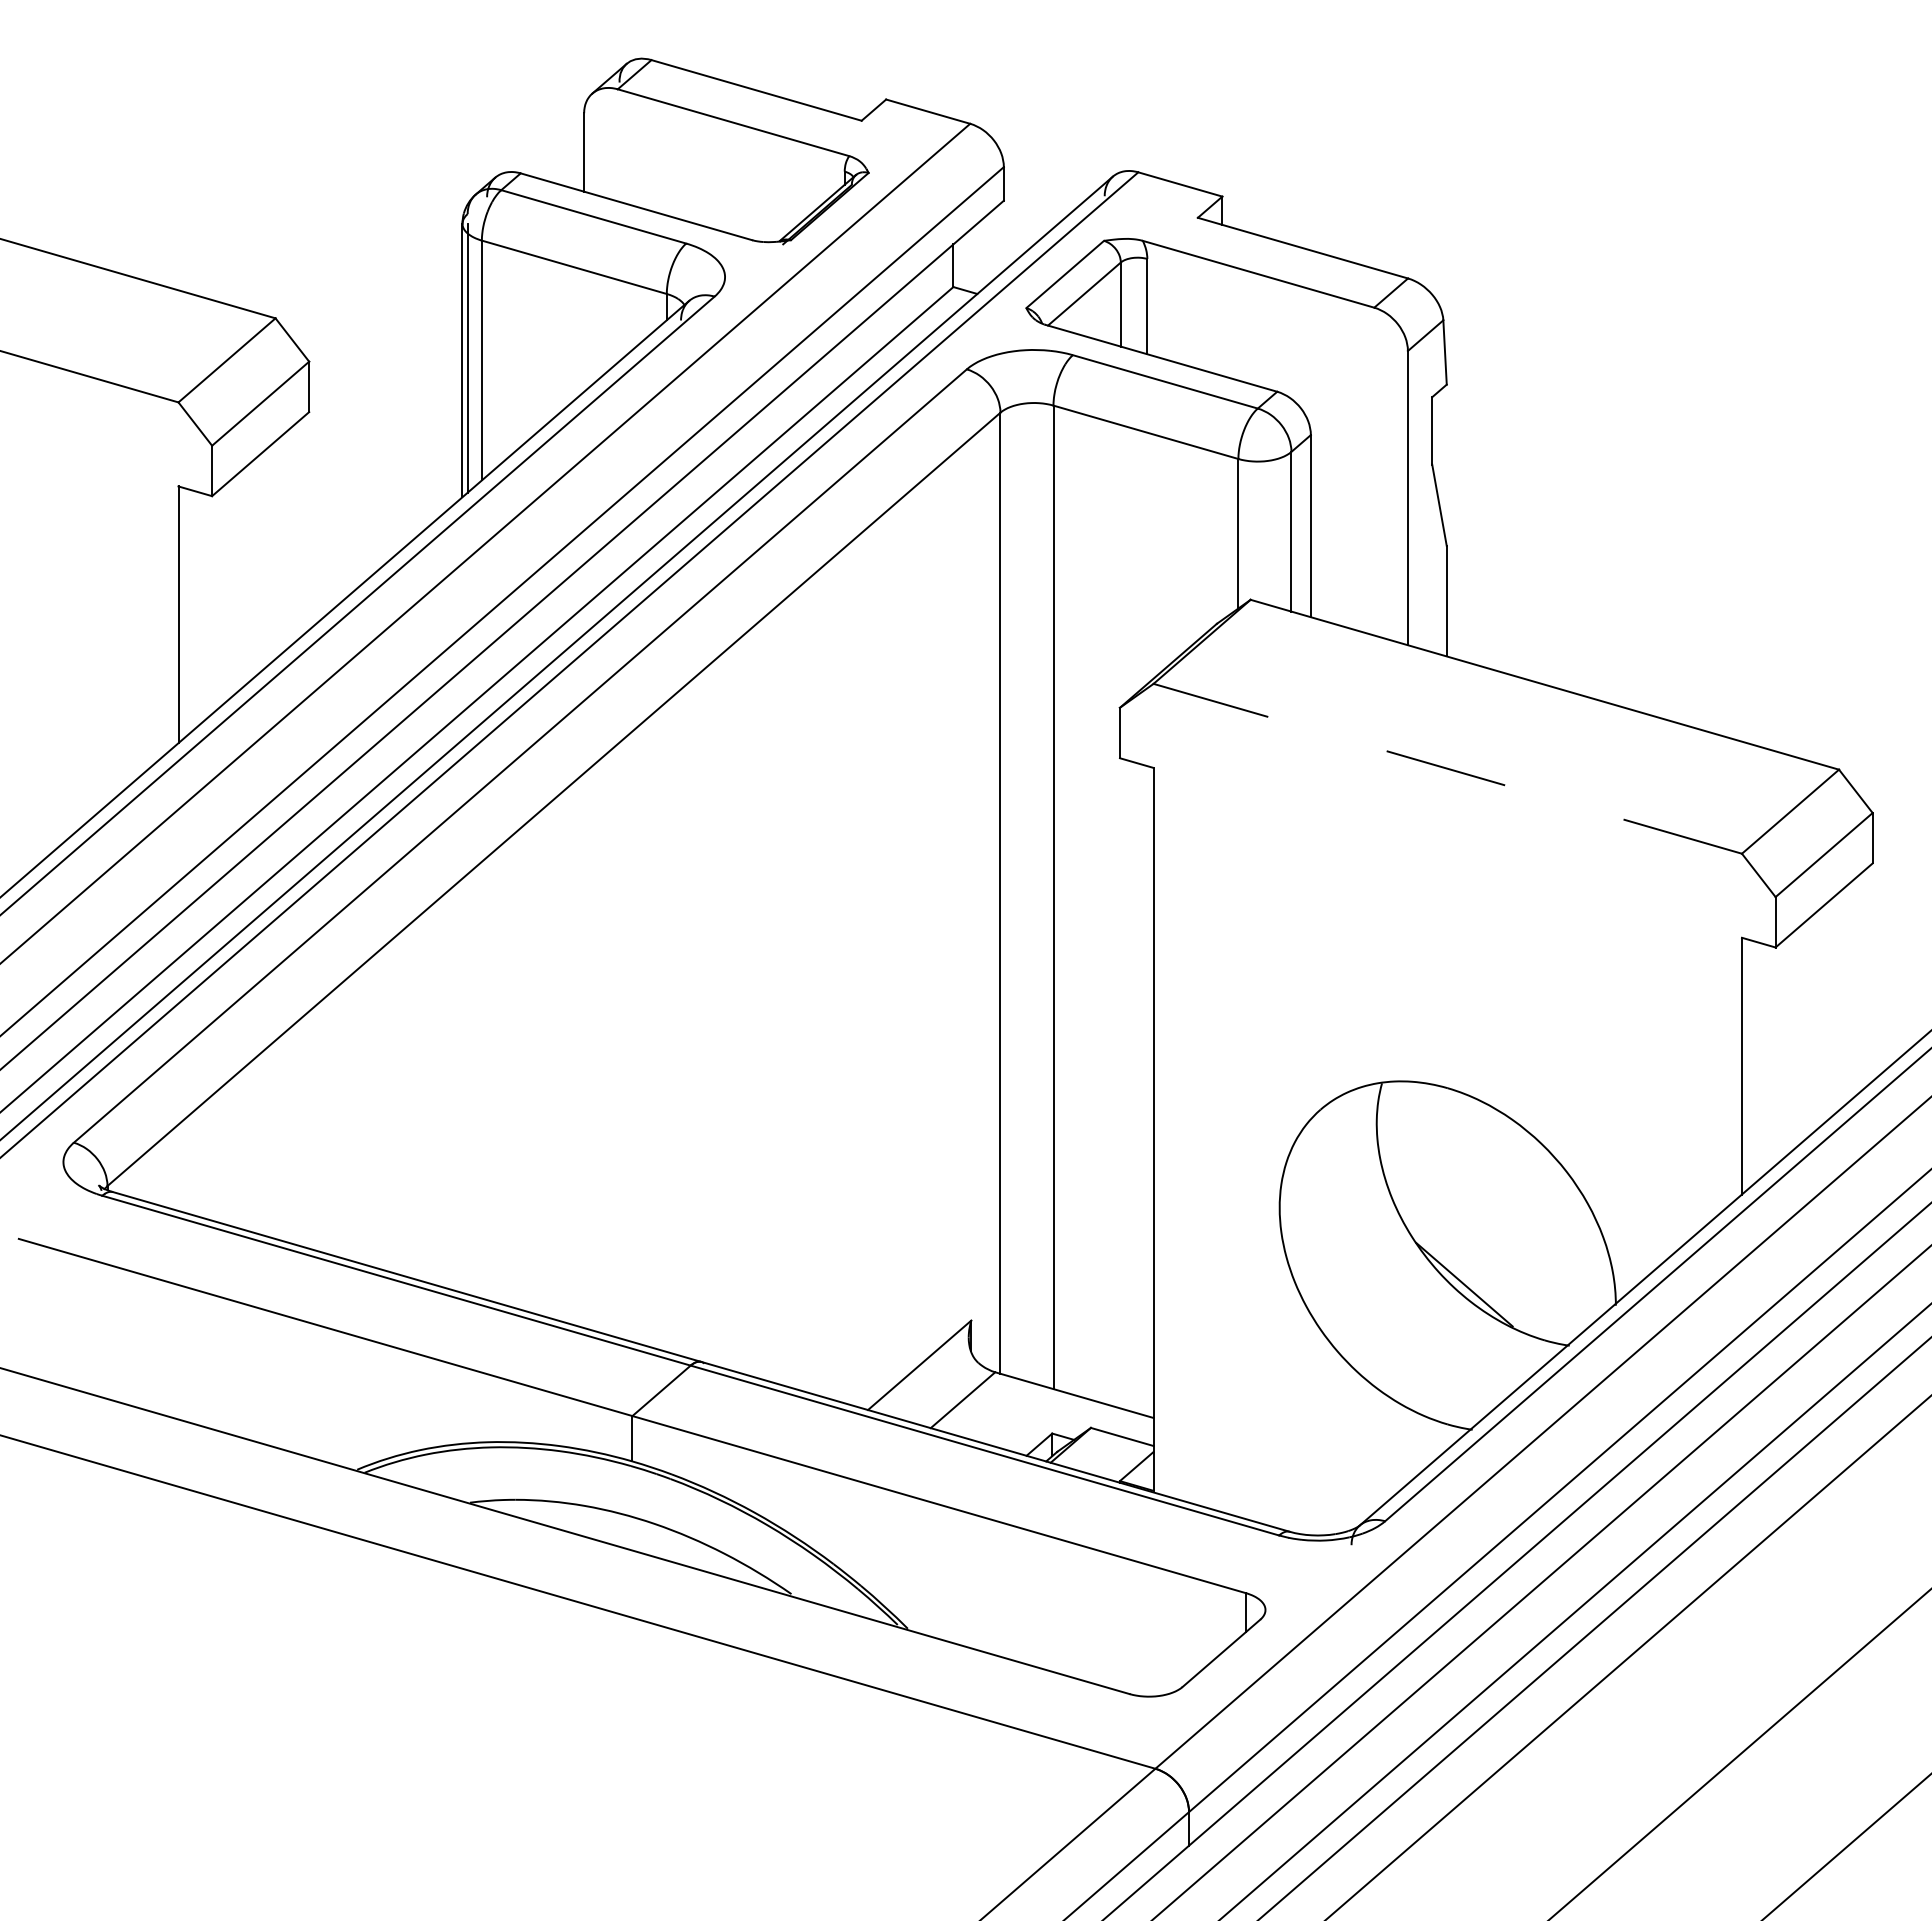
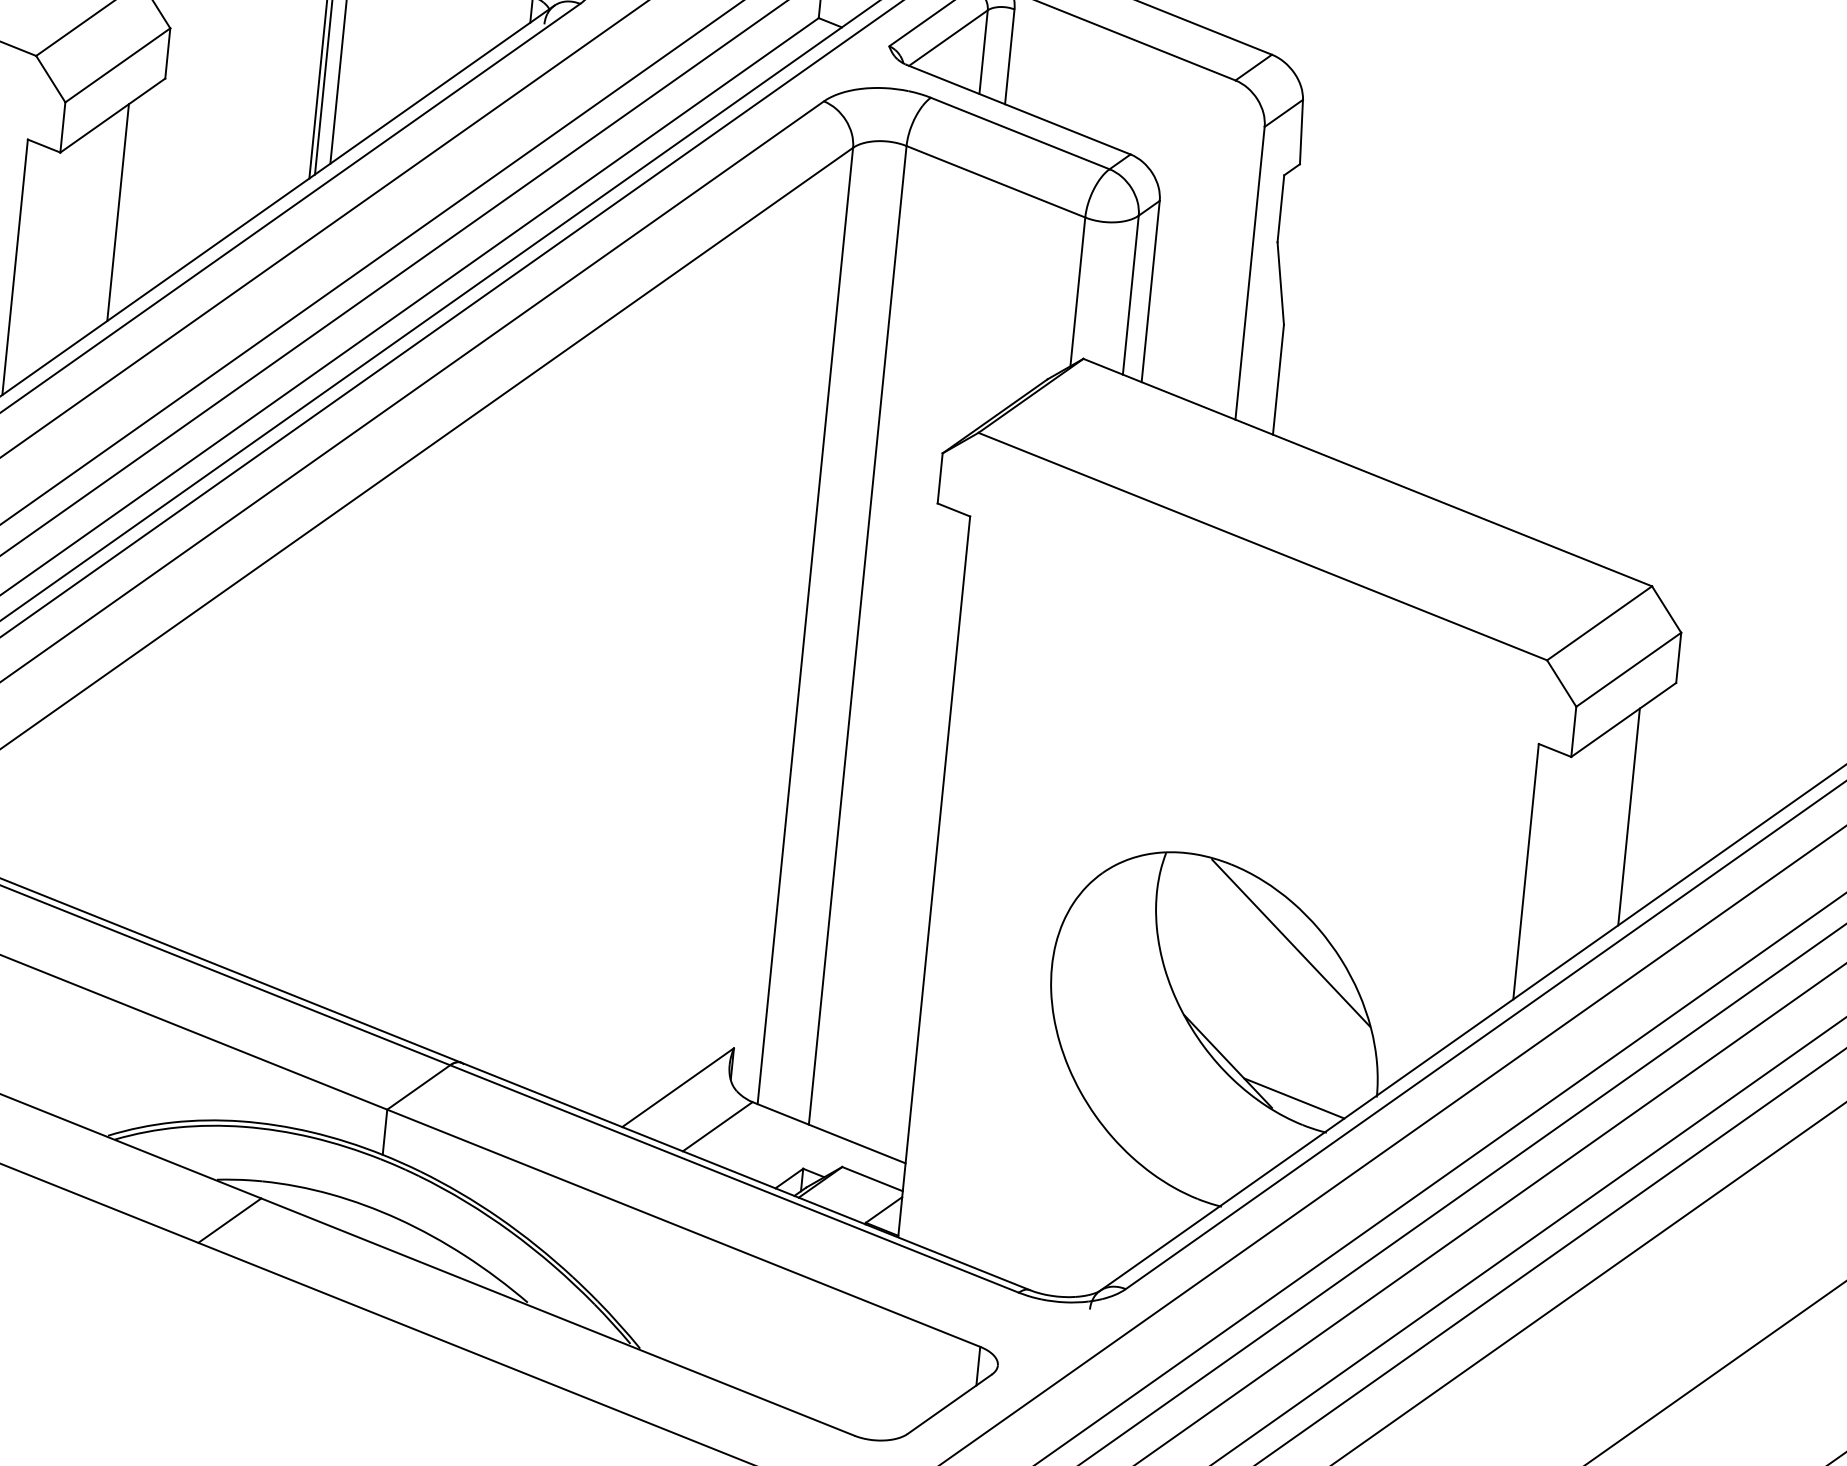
line: (275, 550) -> (118, 212), added
line: (1447, 768) -> (1262, 546), dashed -> solid
line: (1839, 1001) -> (1629, 817), added
line: (1515, 1160) -> (1291, 943), added
line: (1533, 1314) -> (1293, 1098), added
line: (486, 1541) -> (229, 1219), added

